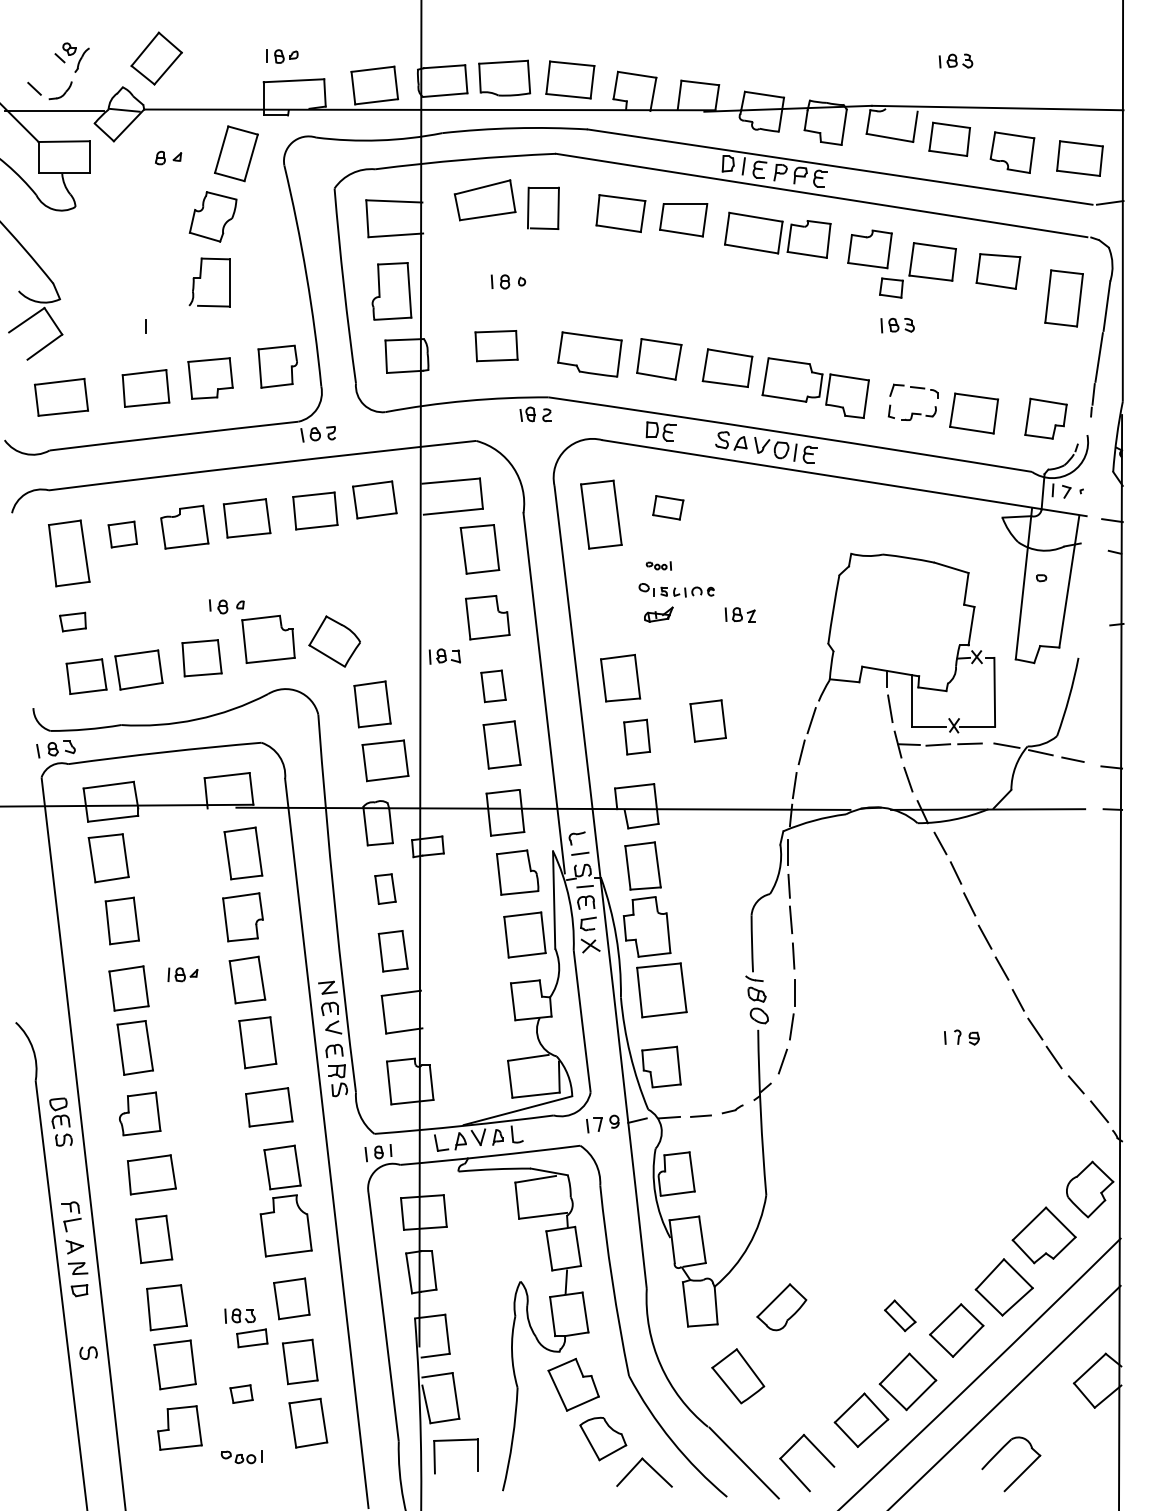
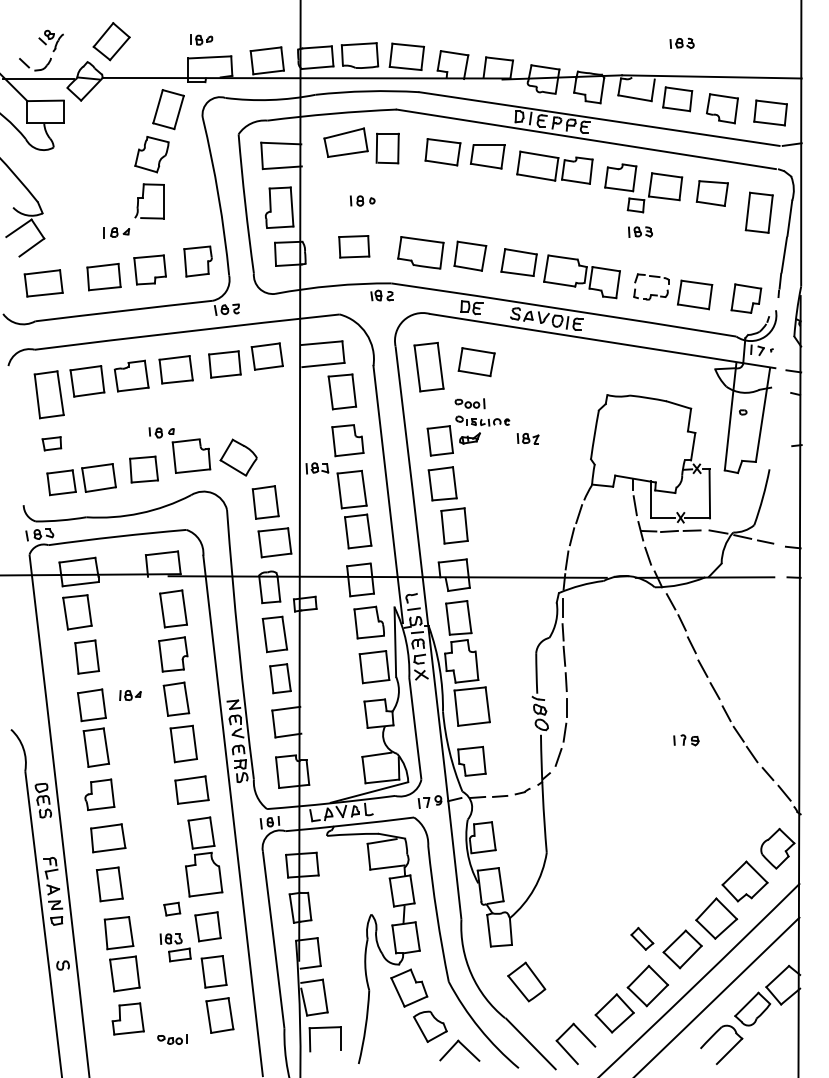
part: (168, 157) -> (120, 232), moved
part: (668, 507) -> (476, 362), size x1.67
part: (122, 534) -> (87, 381), size x1.67
part: (658, 565) -> (469, 403), size x1.67
part: (493, 686) -> (352, 489), size x1.67
part: (707, 720) -> (439, 440), moved
part: (636, 736) -> (454, 525), size x1.43
part: (385, 888) -> (274, 633), size x1.67
part: (781, 1307) -> (752, 1009), moved
part: (241, 1393) -> (172, 908), moved

